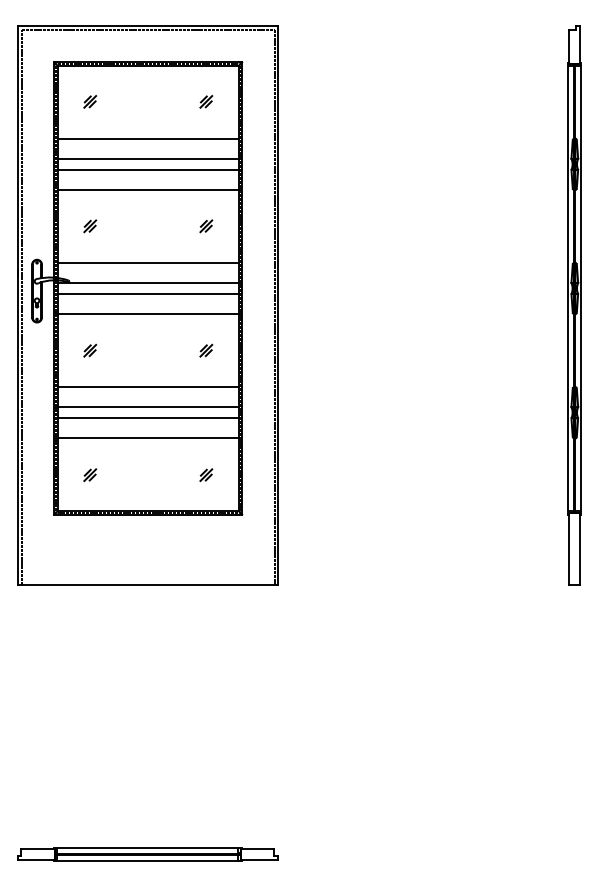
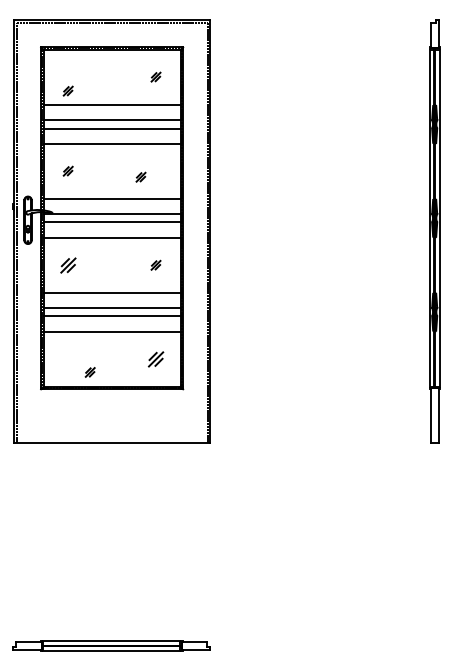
part: (89, 100) -> (67, 90), moved
part: (205, 225) -> (140, 176), moved
part: (89, 349) -> (67, 264), size x1.6
part: (89, 475) -> (89, 372), moved
part: (205, 475) -> (155, 359), size x1.6

